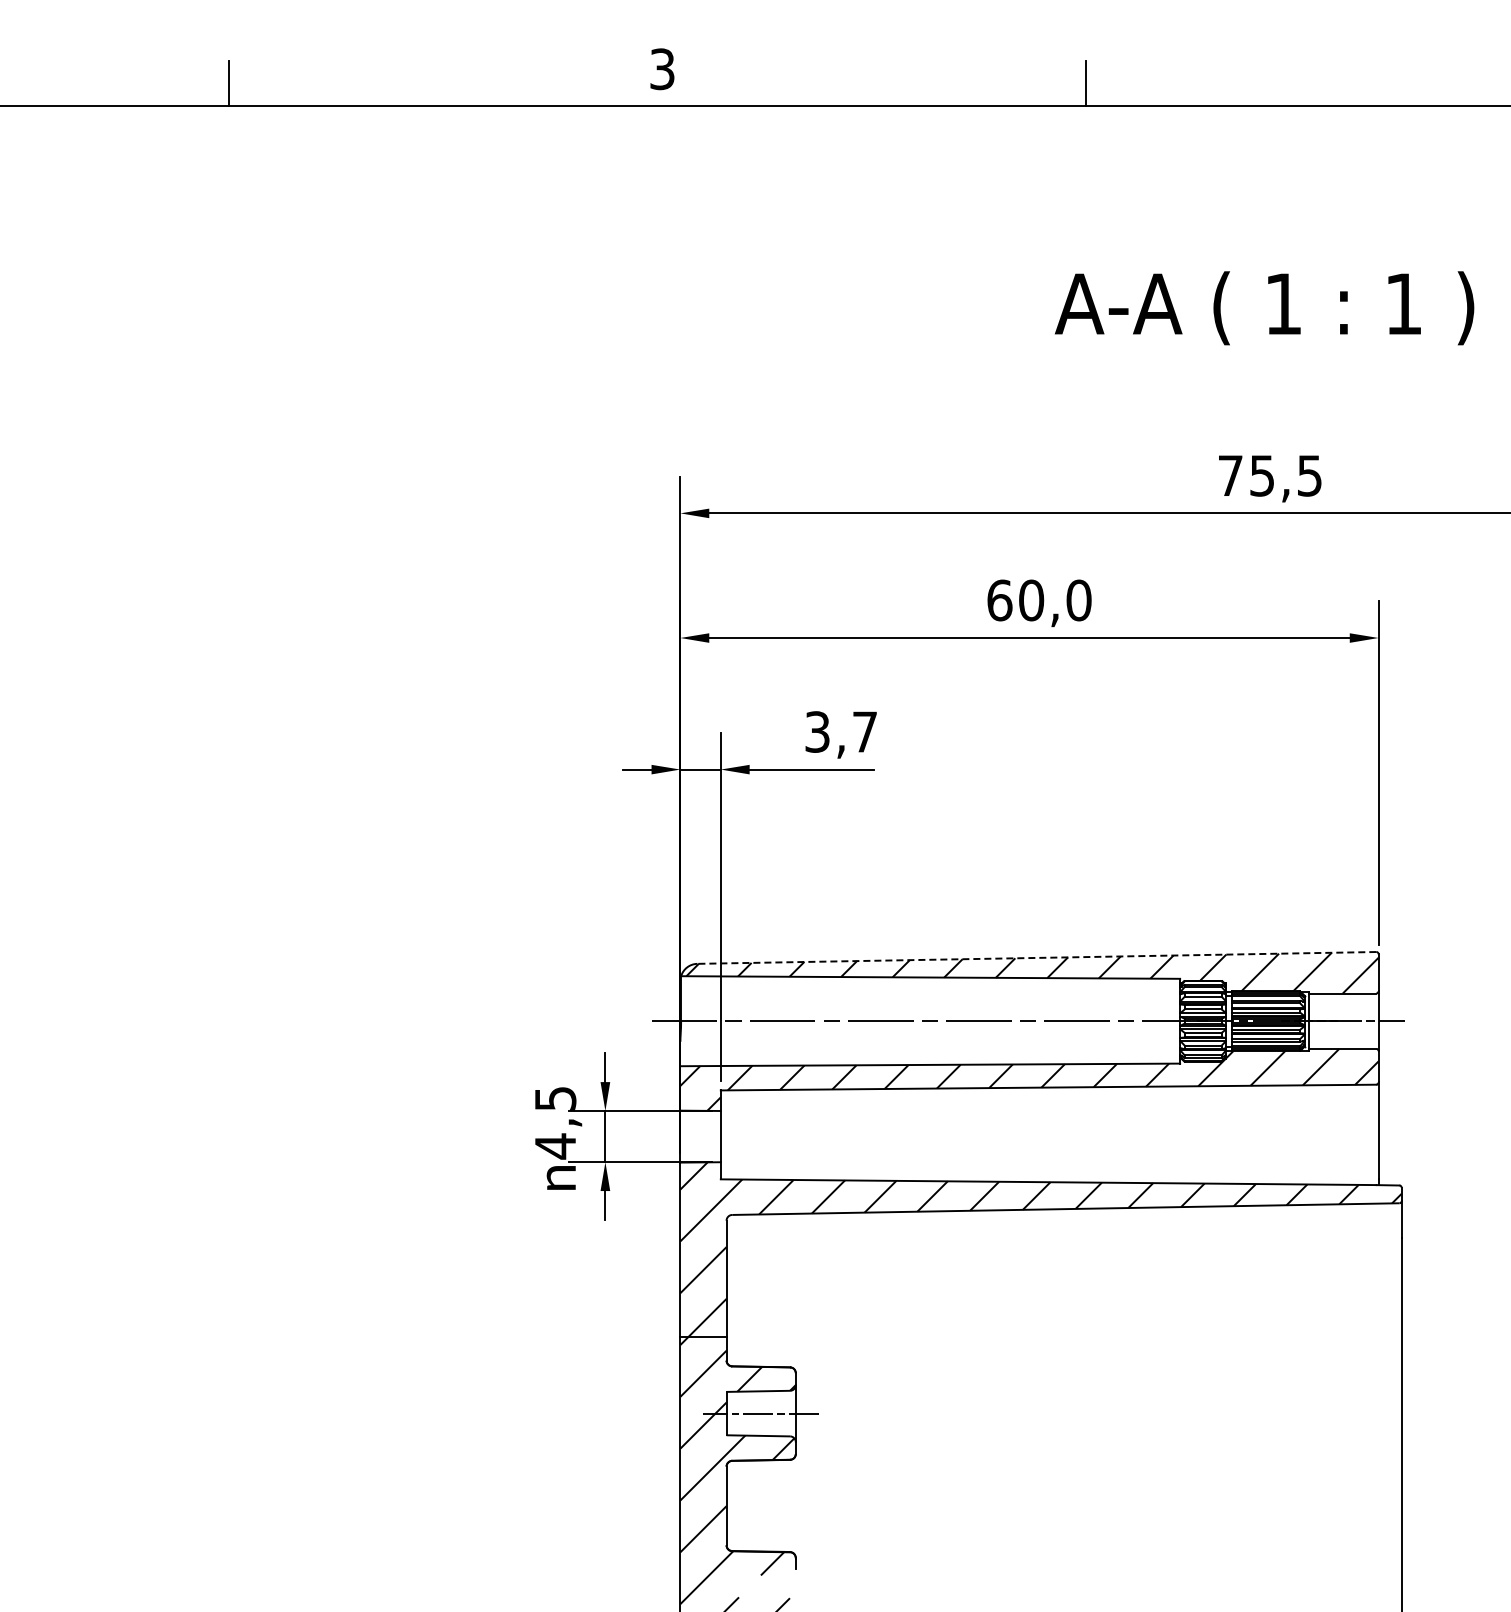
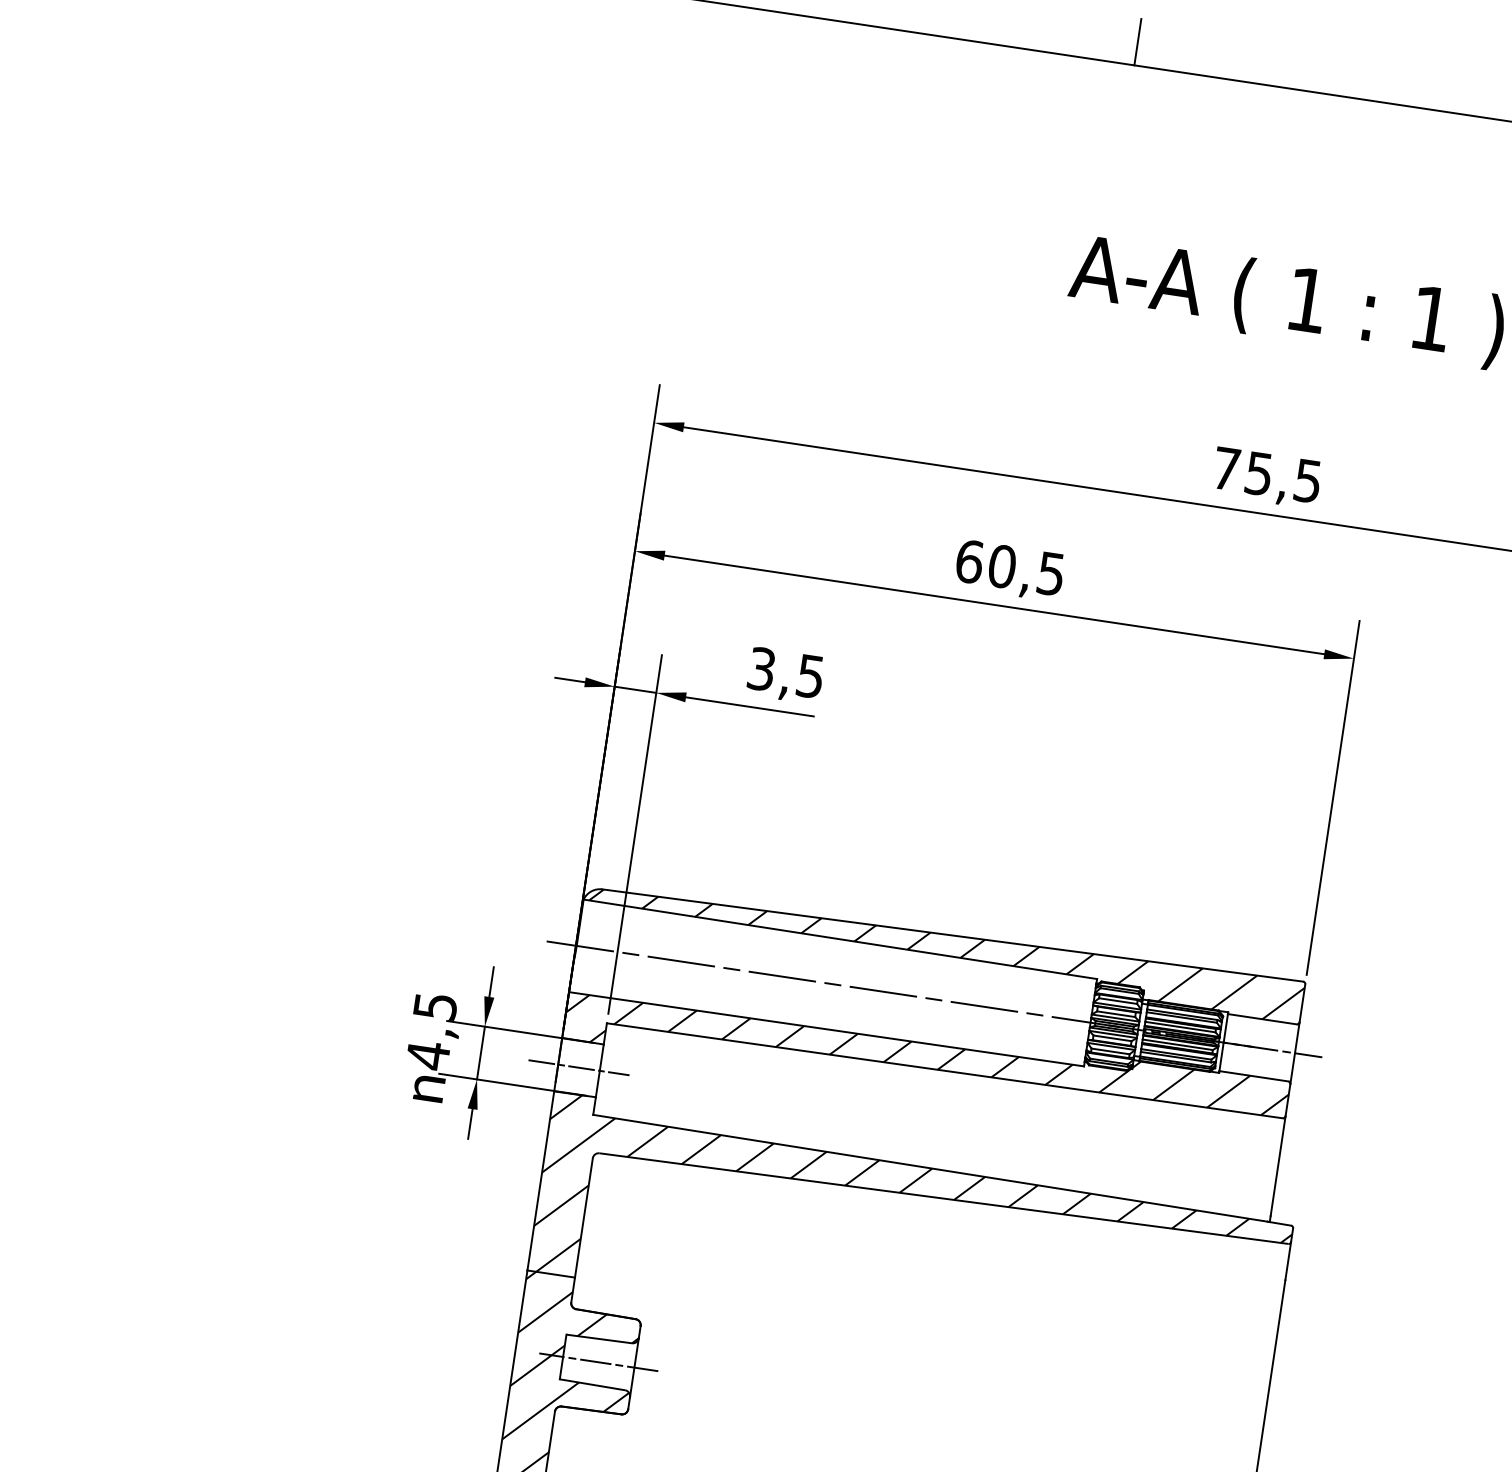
text: (1078, 600) -> (1050, 573), 60,0 -> 60,5
text: (864, 731) -> (810, 675), 3,7 -> 3,5
line: (1036, 957) -> (952, 935), dashed -> solid
line: (700, 1136) -> (578, 1067), added

